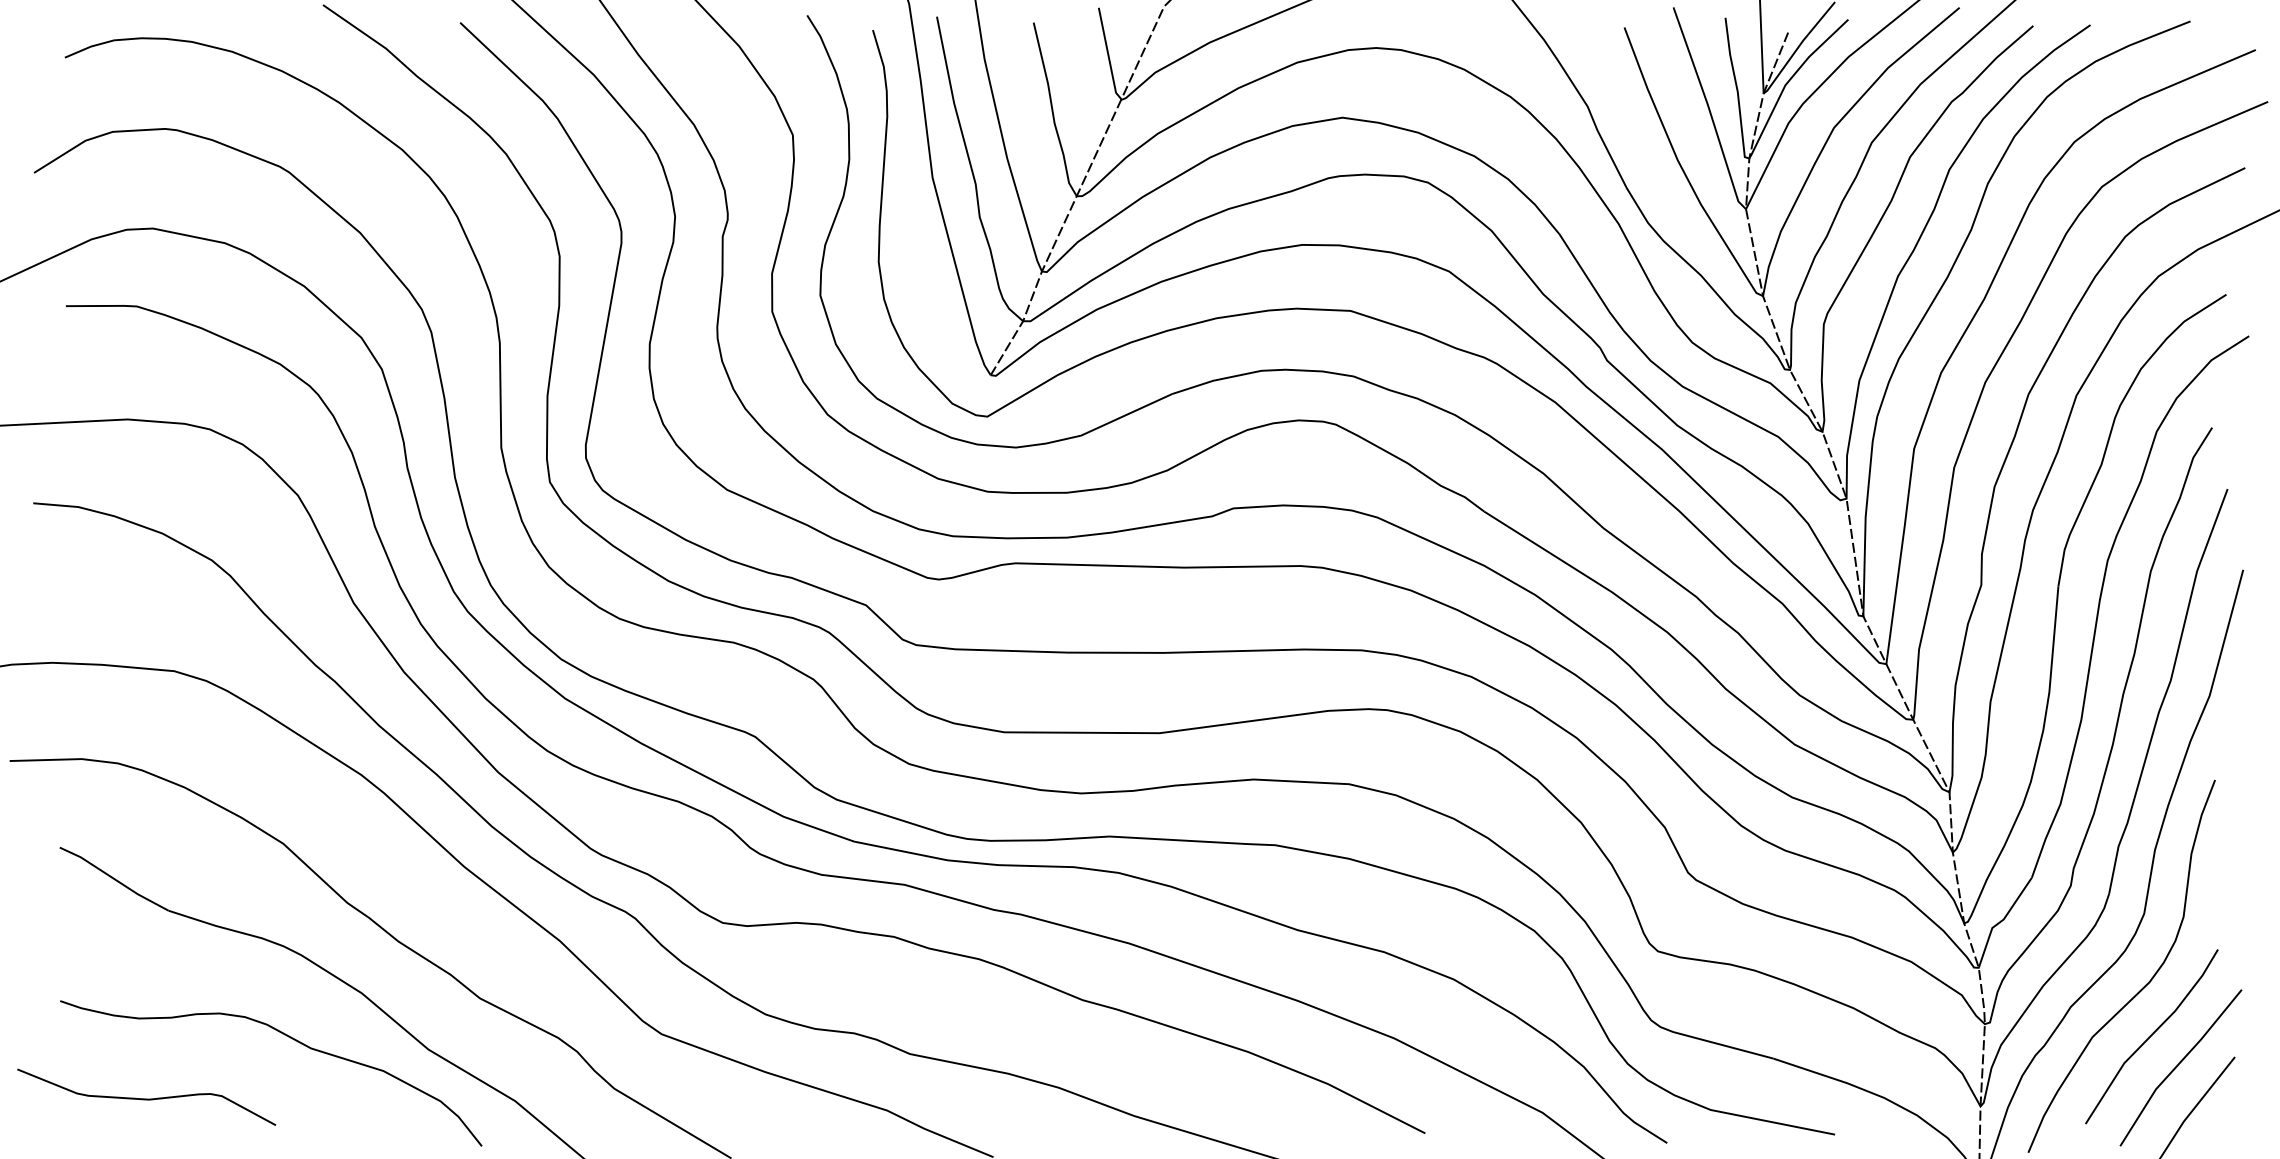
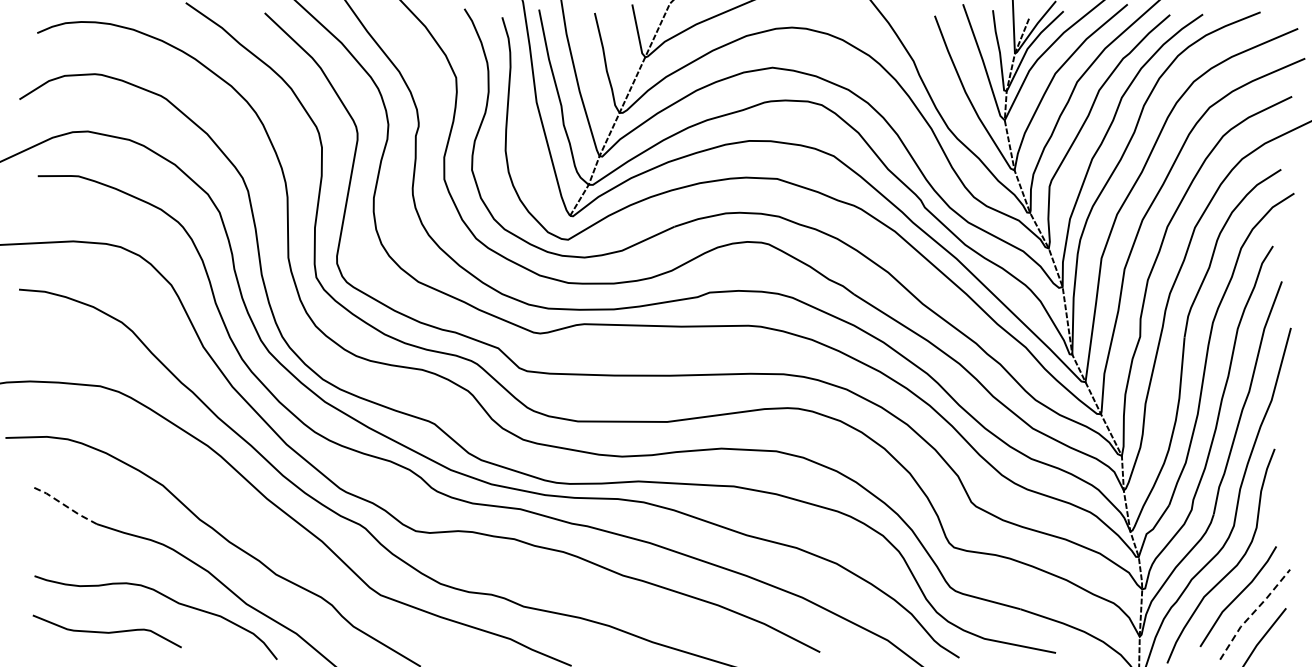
line: (114, 878) -> (65, 505), solid -> dashed
line: (2178, 1064) -> (1253, 612), solid -> dashed
curve: (145, 1097) -> (106, 631), moved

